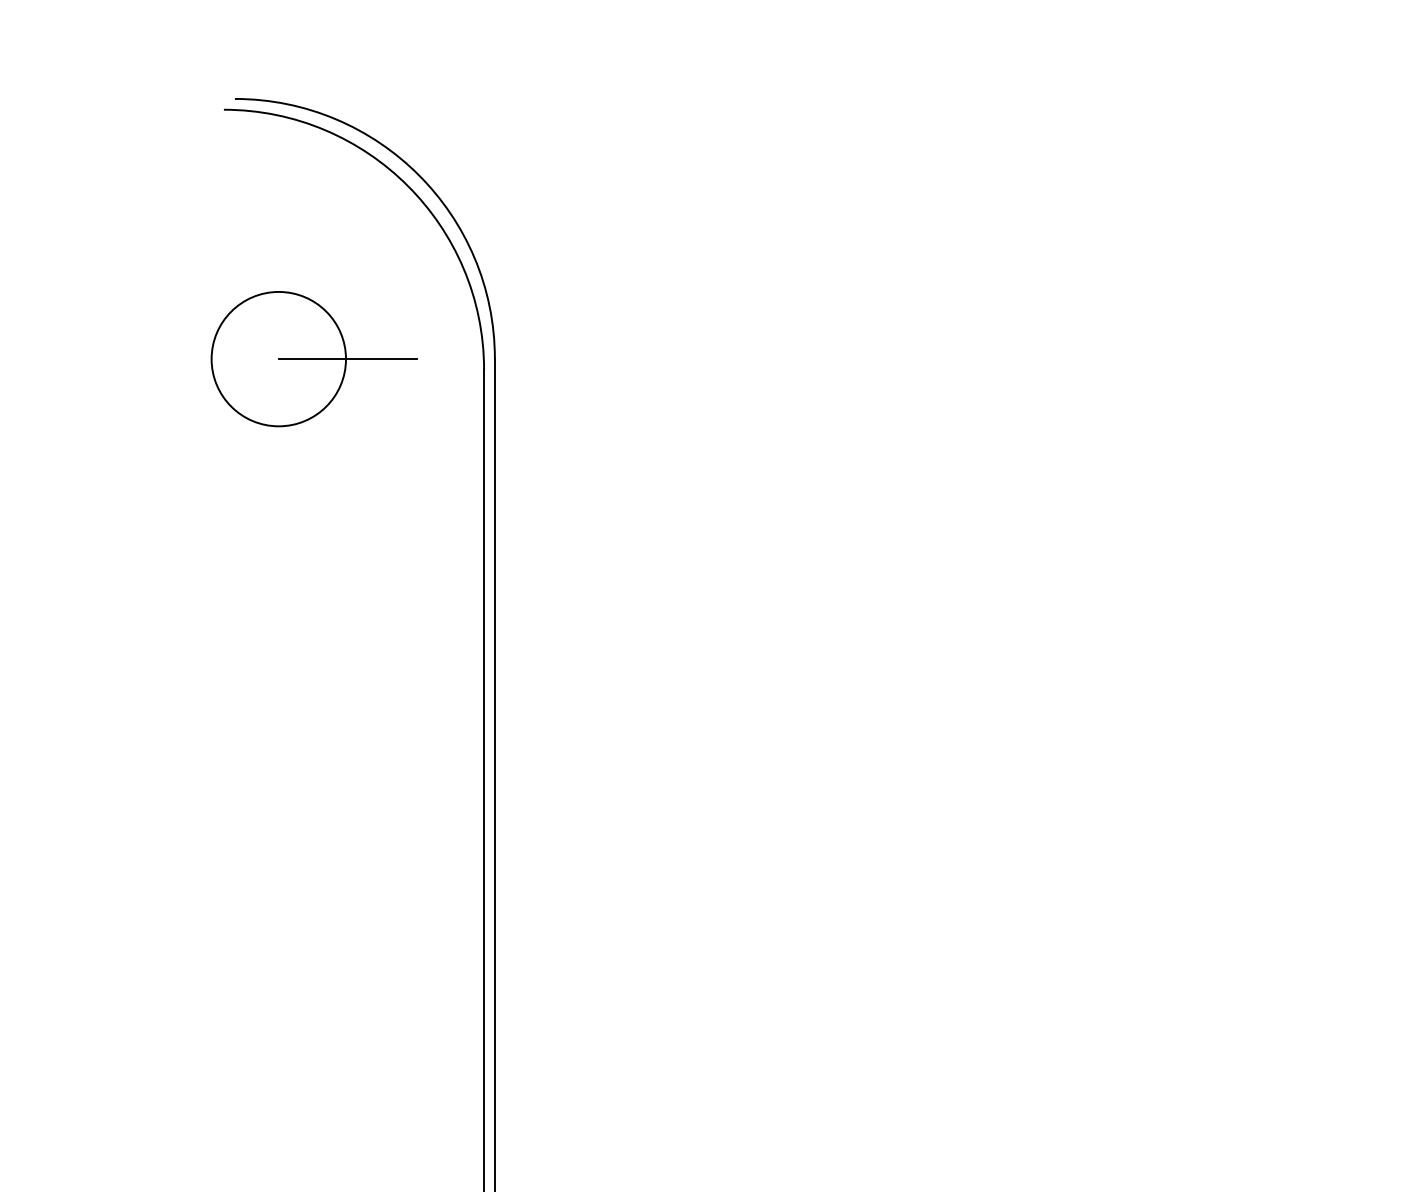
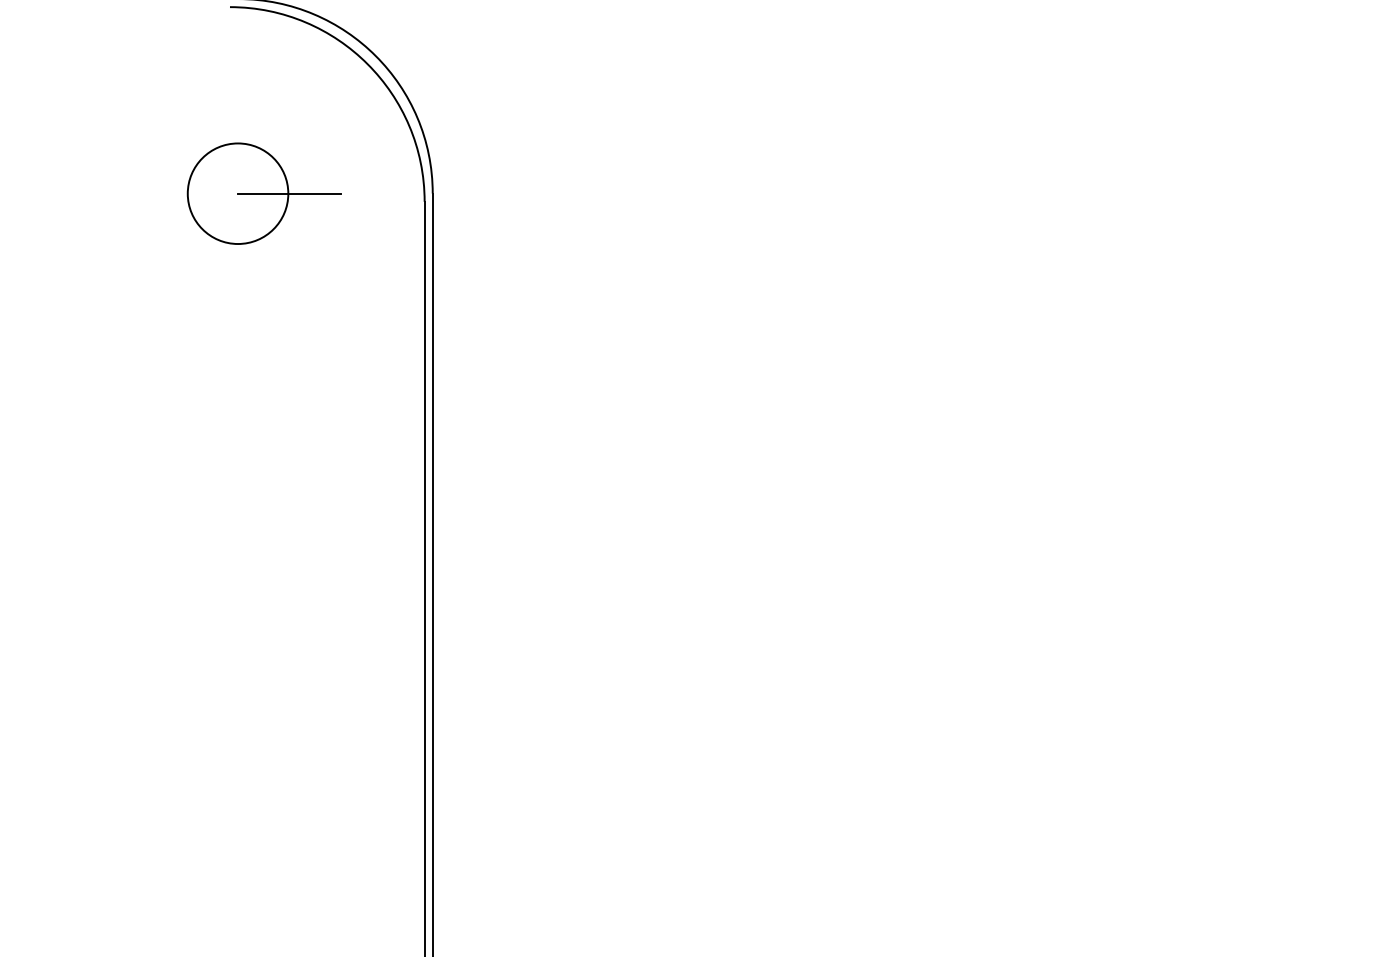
part: (312, 358) -> (263, 193), moved

